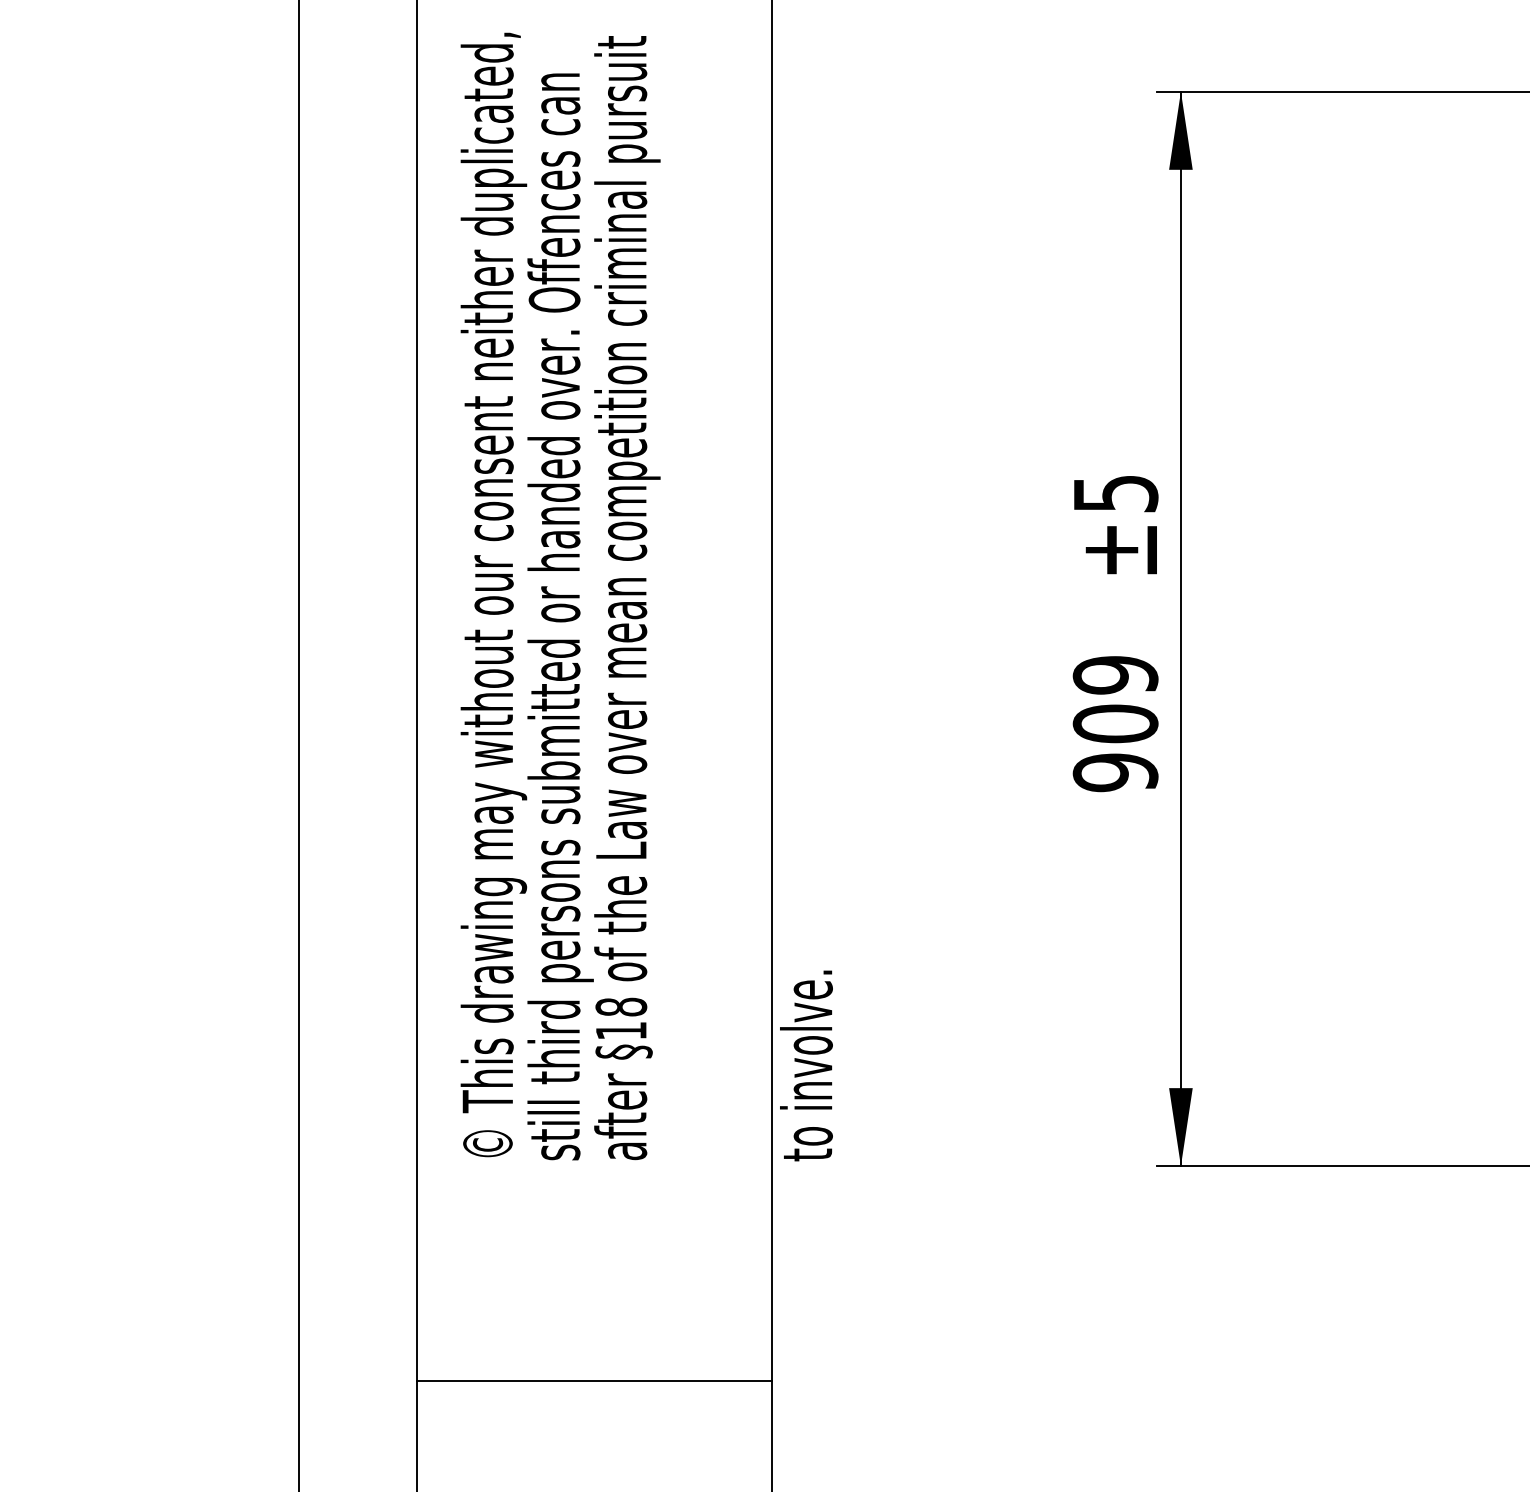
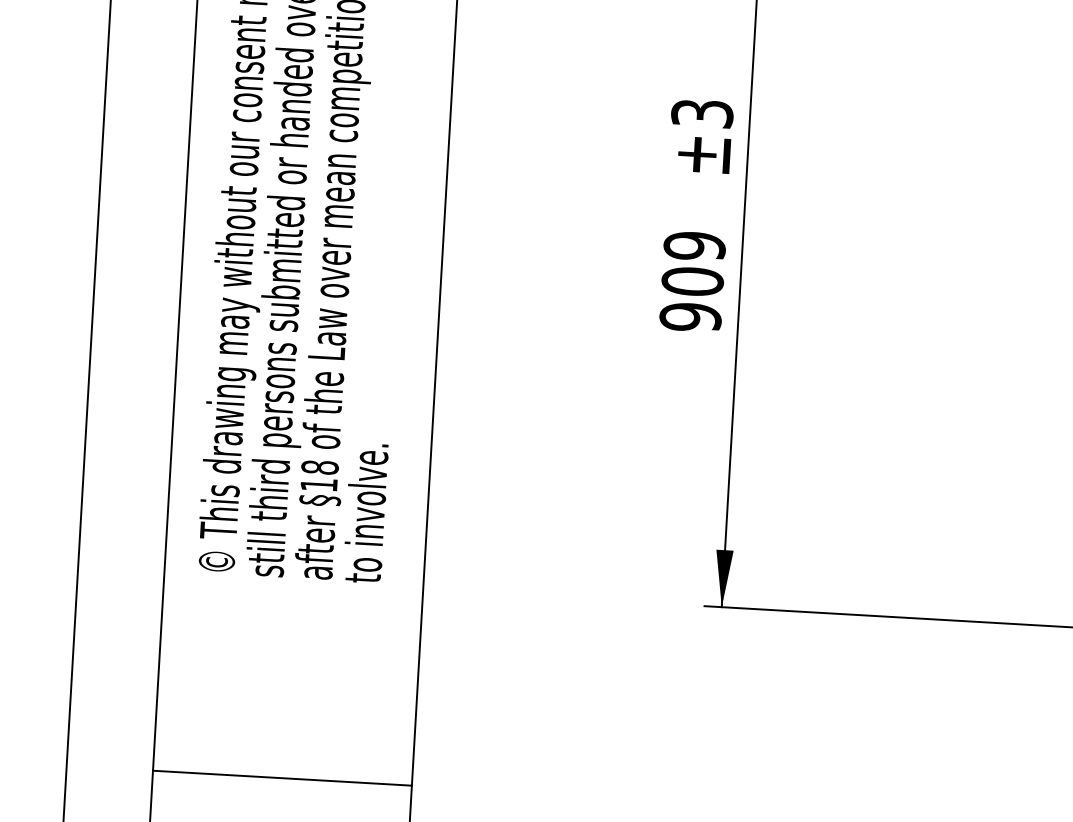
text: (1115, 493) -> (702, 113), ±5 -> ±3
text: (806, 1065) -> (365, 512), moved
line: (594, 1381) -> (282, 778), moved

